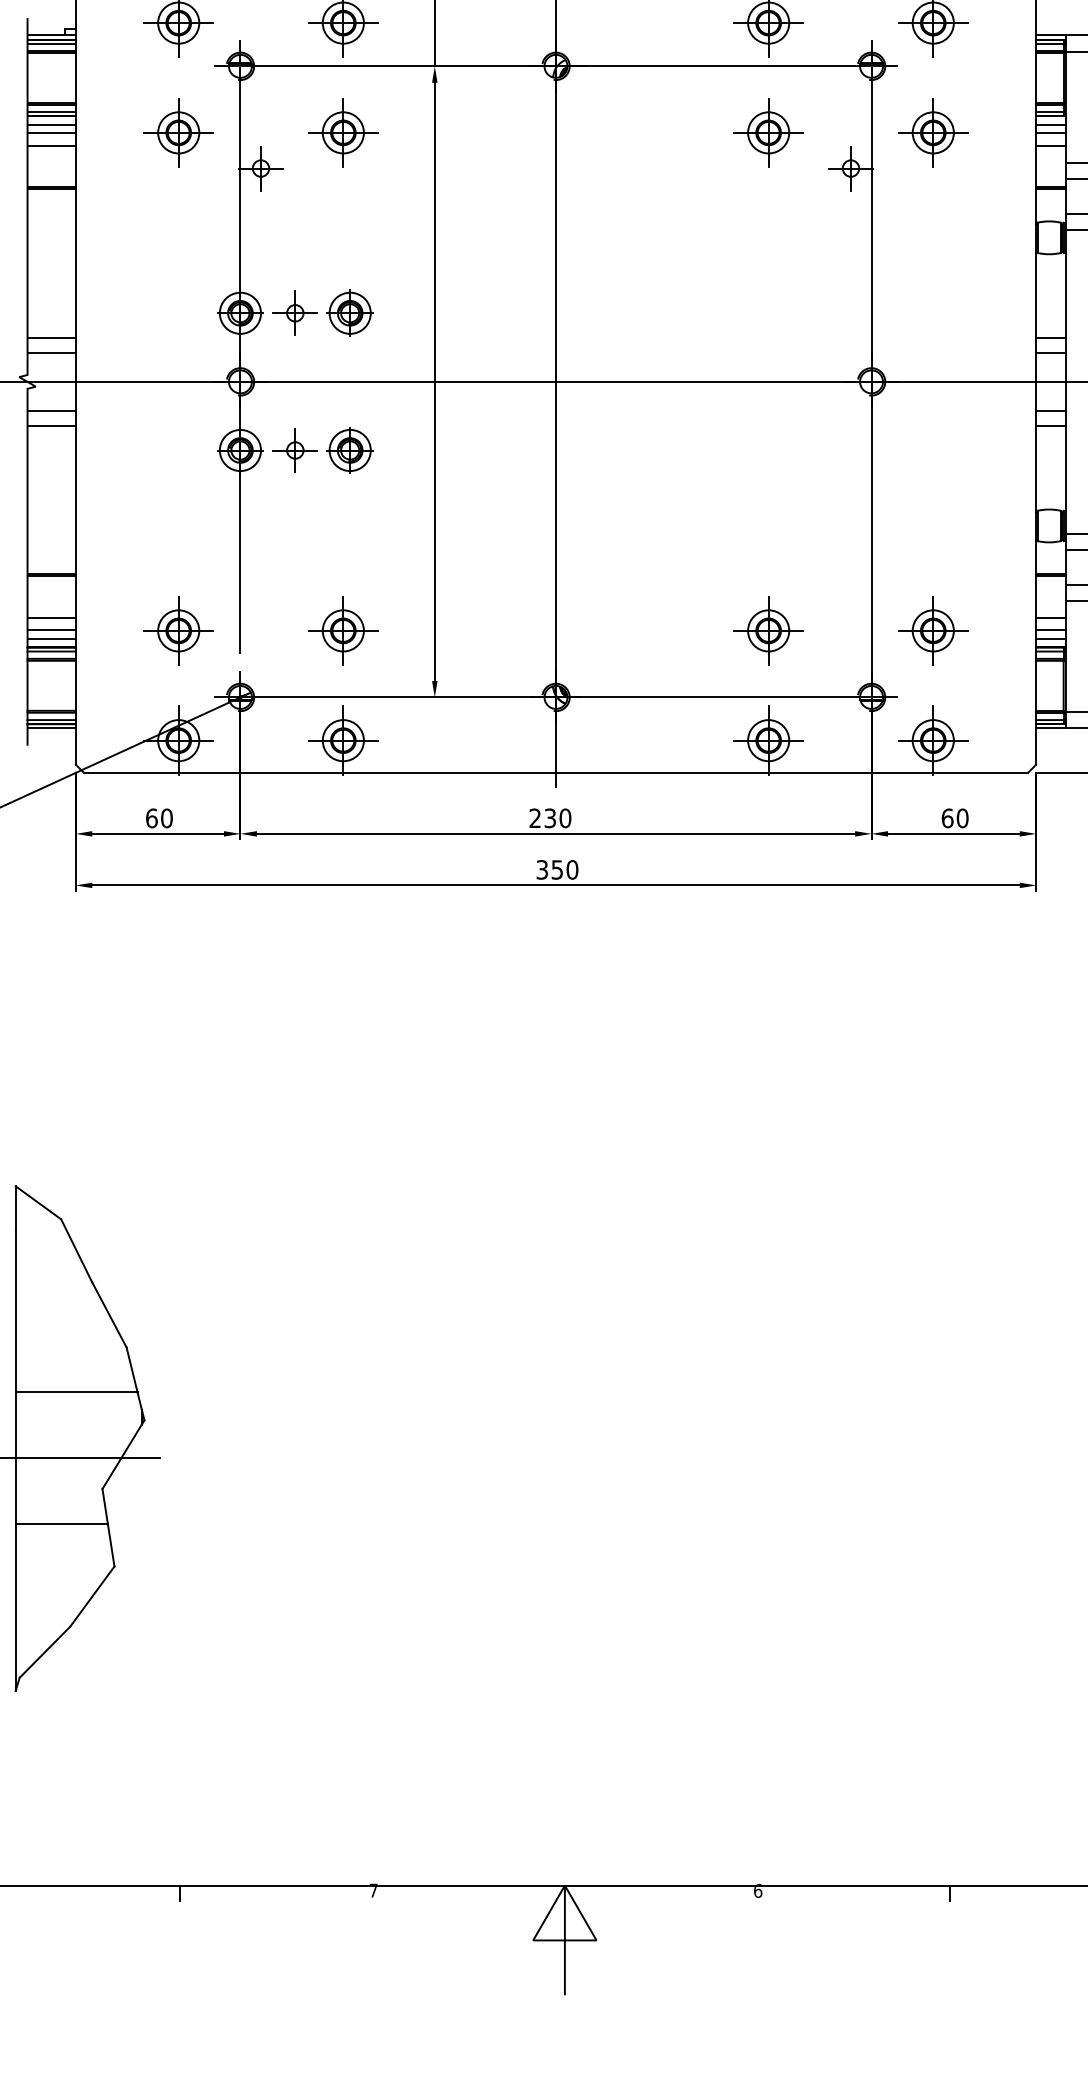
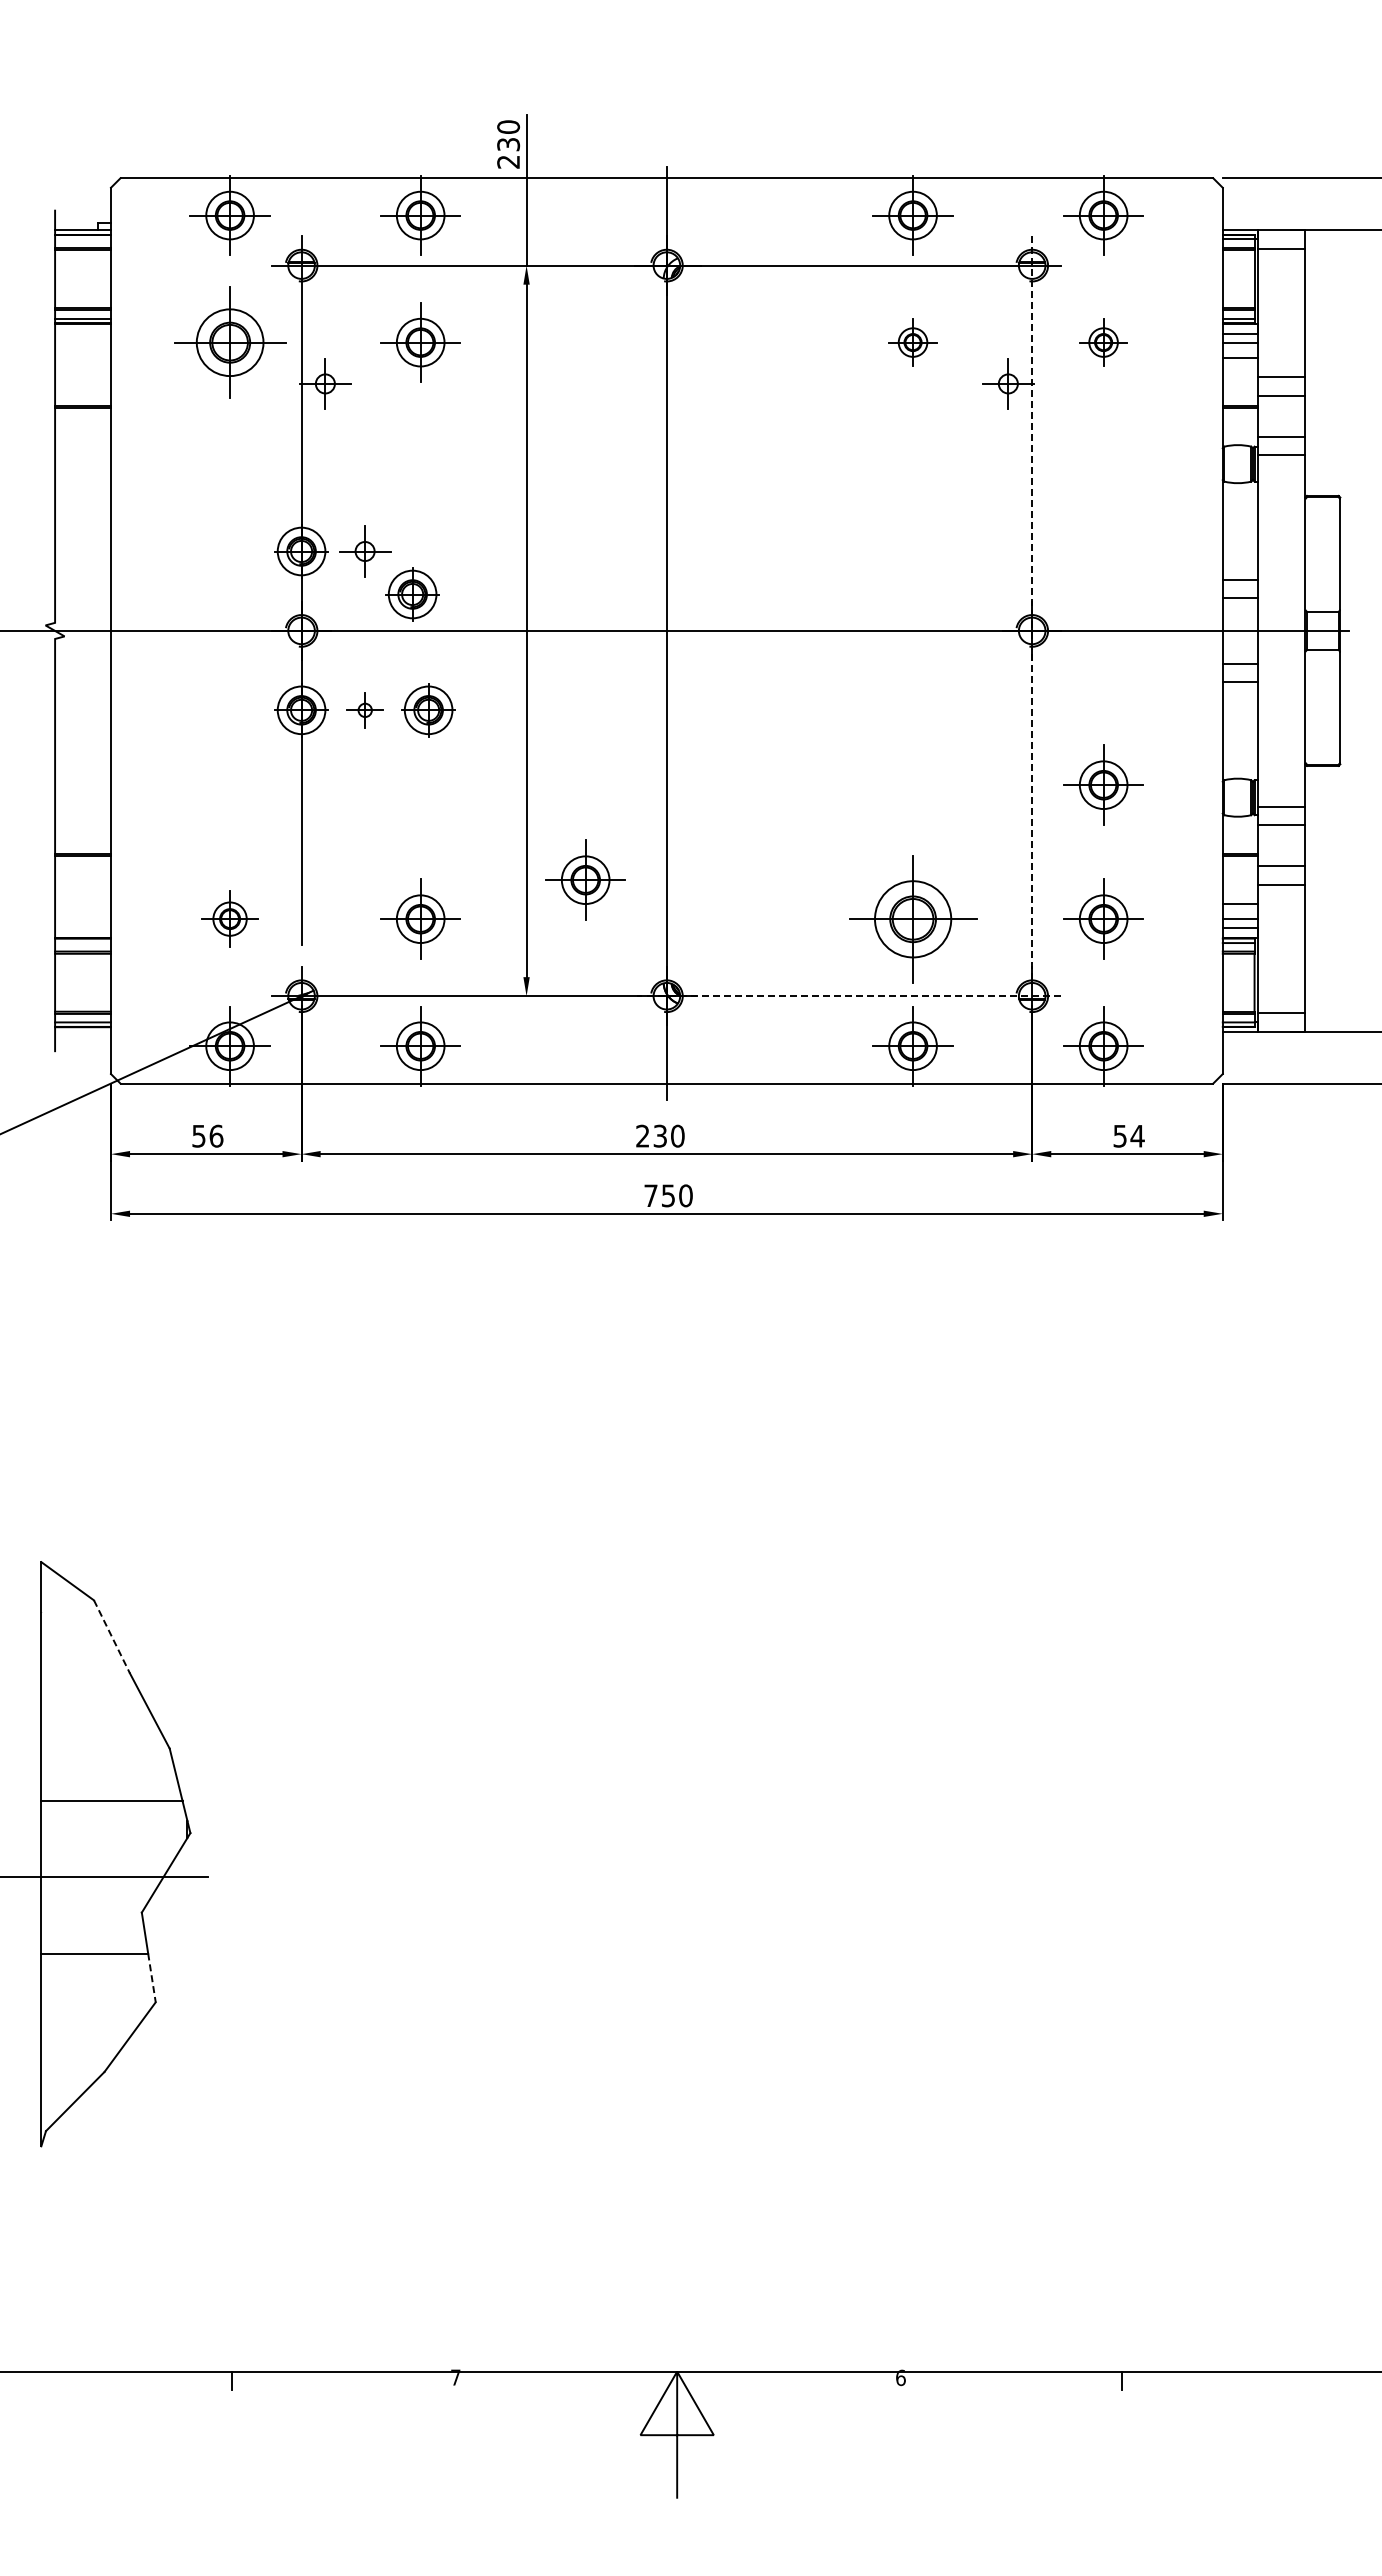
line: (51, 43) -> (82, 239), removed
line: (51, 124) -> (82, 333), removed
part: (178, 132) -> (229, 342), size x1.4
part: (768, 132) -> (912, 342), size x0.6
part: (933, 132) -> (1103, 342), size x0.6
line: (51, 133) -> (82, 343), removed
line: (51, 145) -> (82, 357), removed
part: (350, 313) -> (412, 594), moved
line: (51, 338) -> (82, 580), removed
line: (51, 353) -> (82, 597), removed
line: (871, 365) -> (1032, 611), solid -> dashed
line: (51, 410) -> (82, 664), removed
line: (51, 425) -> (82, 681), removed
part: (295, 450) -> (365, 710), size x0.7
part: (933, 514) -> (1103, 784), added
part: (485, 596) -> (585, 879), added
line: (51, 618) -> (82, 904), removed
line: (51, 630) -> (82, 918), removed
part: (178, 630) -> (229, 918), size x0.7
part: (768, 630) -> (912, 918), size x1.6
line: (51, 638) -> (82, 928), removed
line: (51, 651) -> (82, 943), removed
line: (717, 697) -> (853, 996), solid -> dashed
line: (51, 727) -> (82, 1031), removed
text: (159, 817) -> (207, 1135), 60 -> 56
text: (954, 817) -> (1128, 1135), 60 -> 54
text: (541, 869) -> (650, 1195), 350 -> 750
line: (76, 1250) -> (111, 1636), solid -> dashed
line: (110, 1545) -> (151, 1977), solid -> dashed

